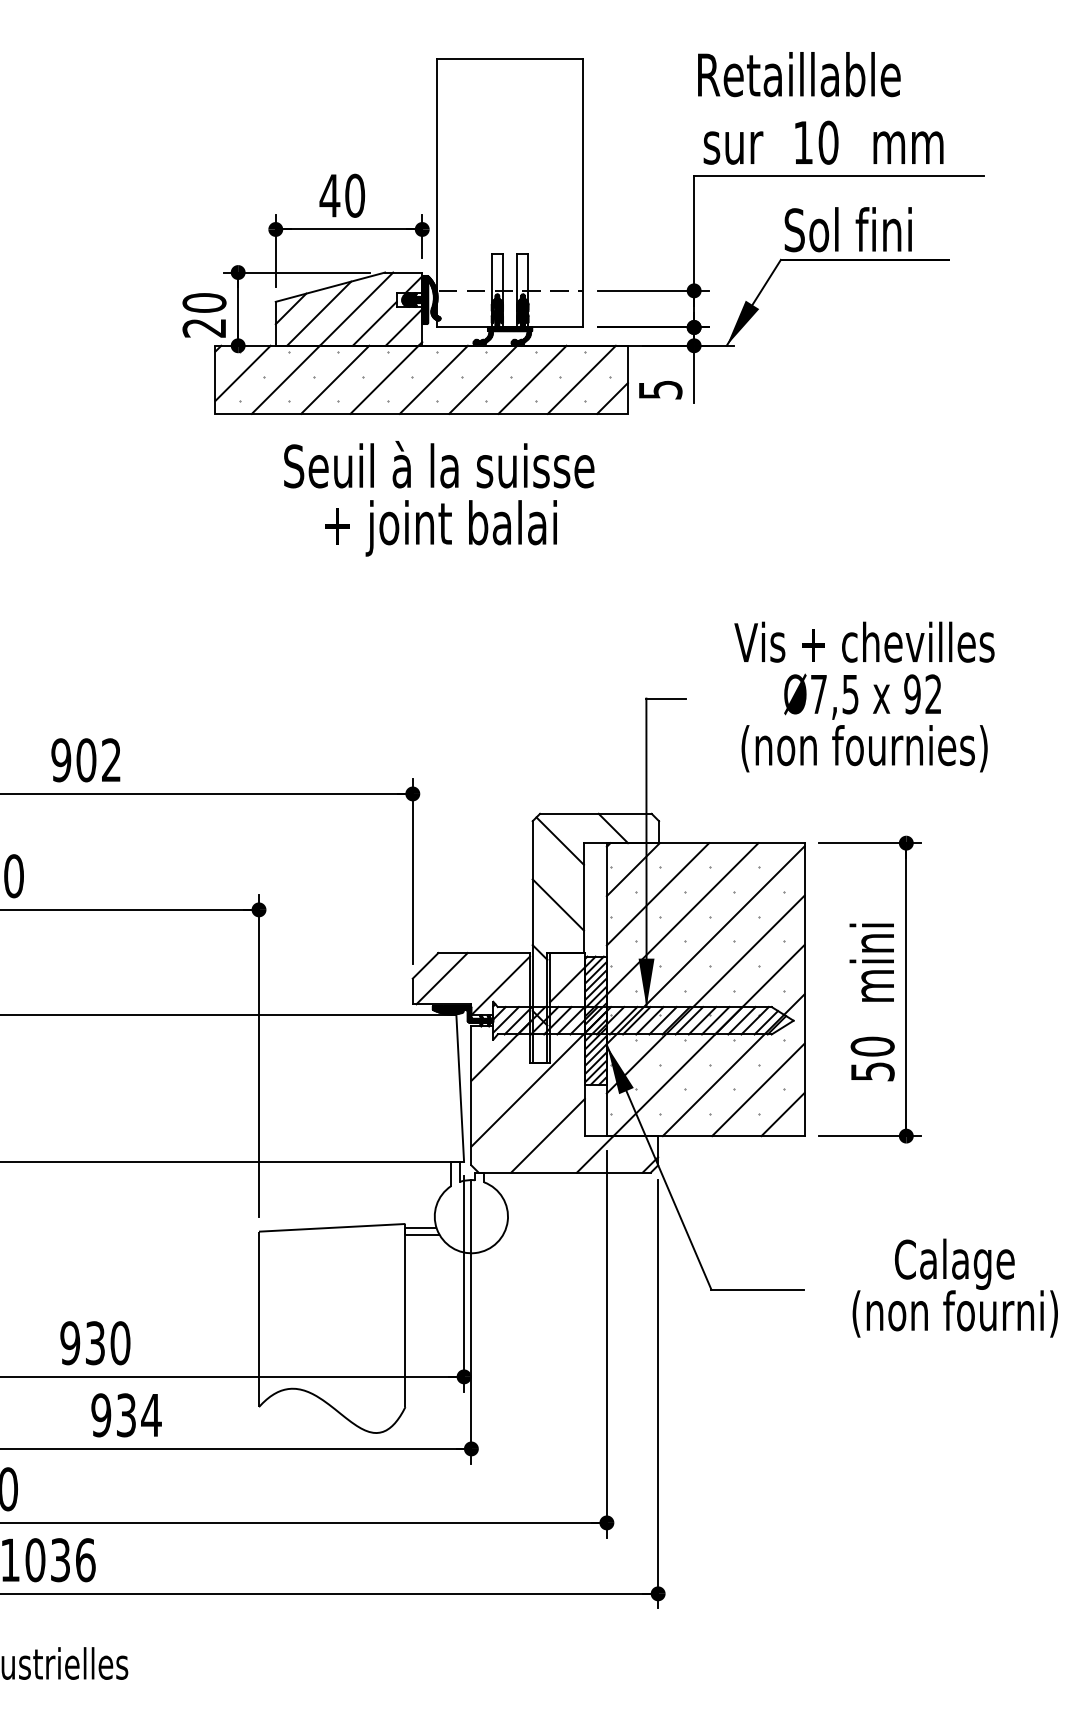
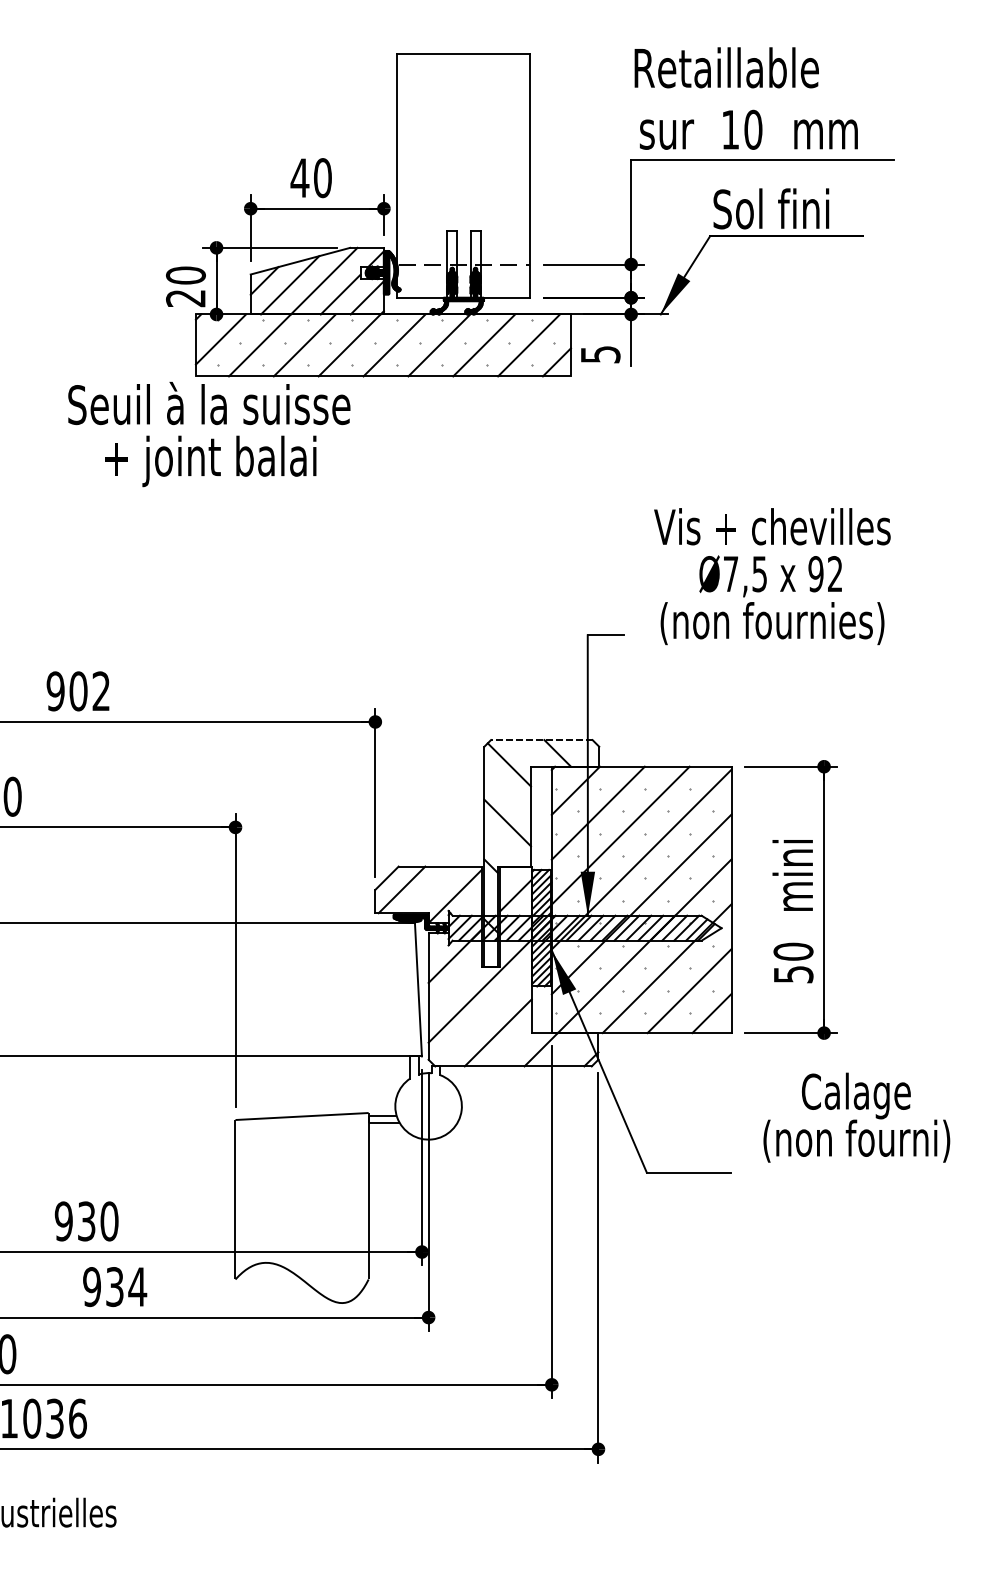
text: (439, 498) -> (209, 434), moved
text: (864, 696) -> (772, 576), moved
line: (595, 813) -> (541, 739), solid -> dashed
text: (954, 1287) -> (856, 1117), moved

